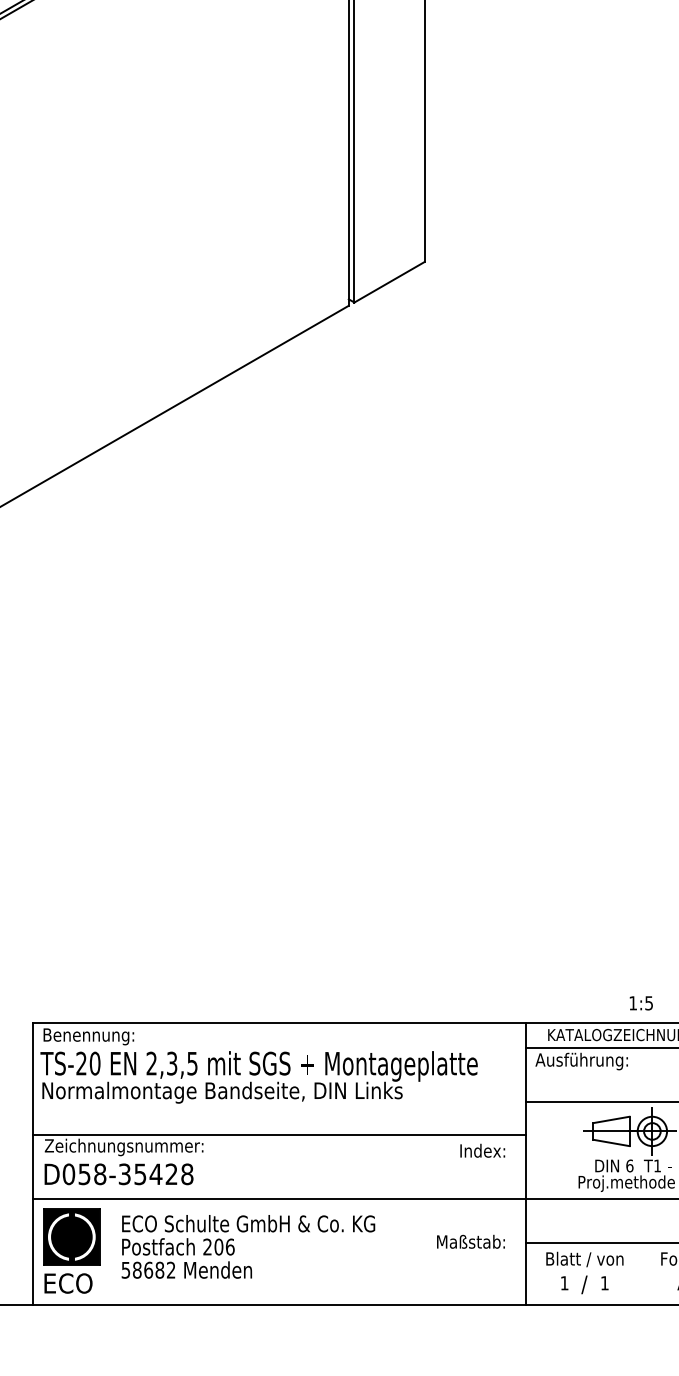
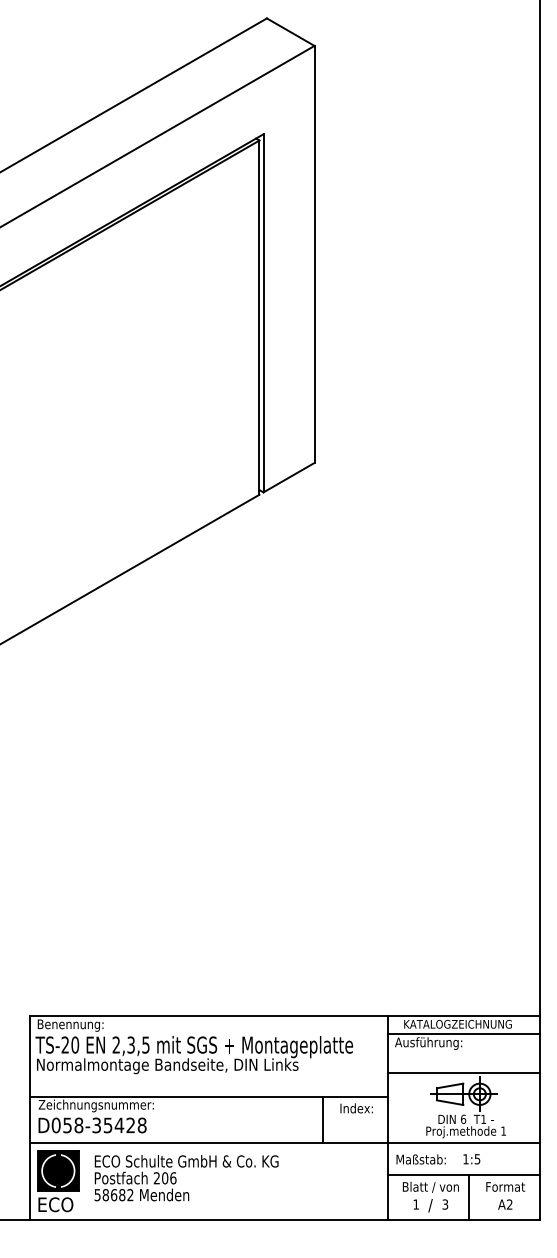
text: (640, 1003) -> (471, 1159), moved
line: (435, 1166) -> (322, 1119), added
text: (470, 1241) -> (420, 1159), moved
line: (638, 1273) -> (469, 1197), added
text: (605, 1283) -> (445, 1204), 1 -> 3

